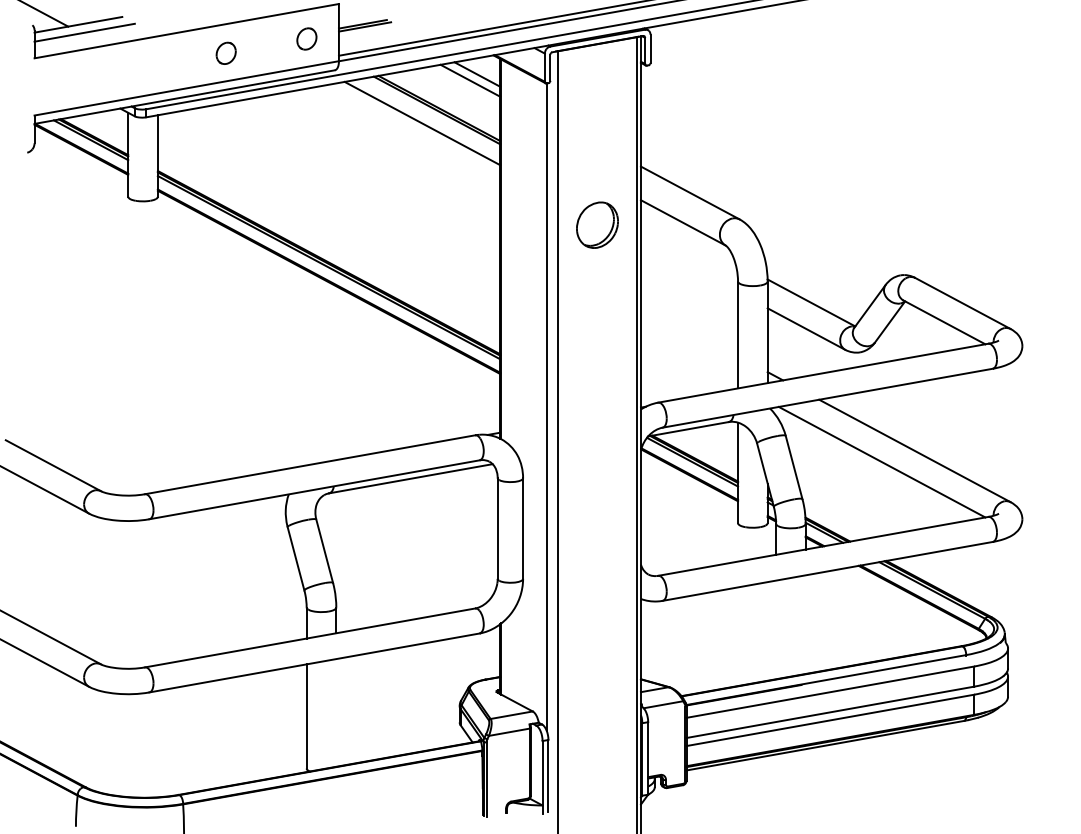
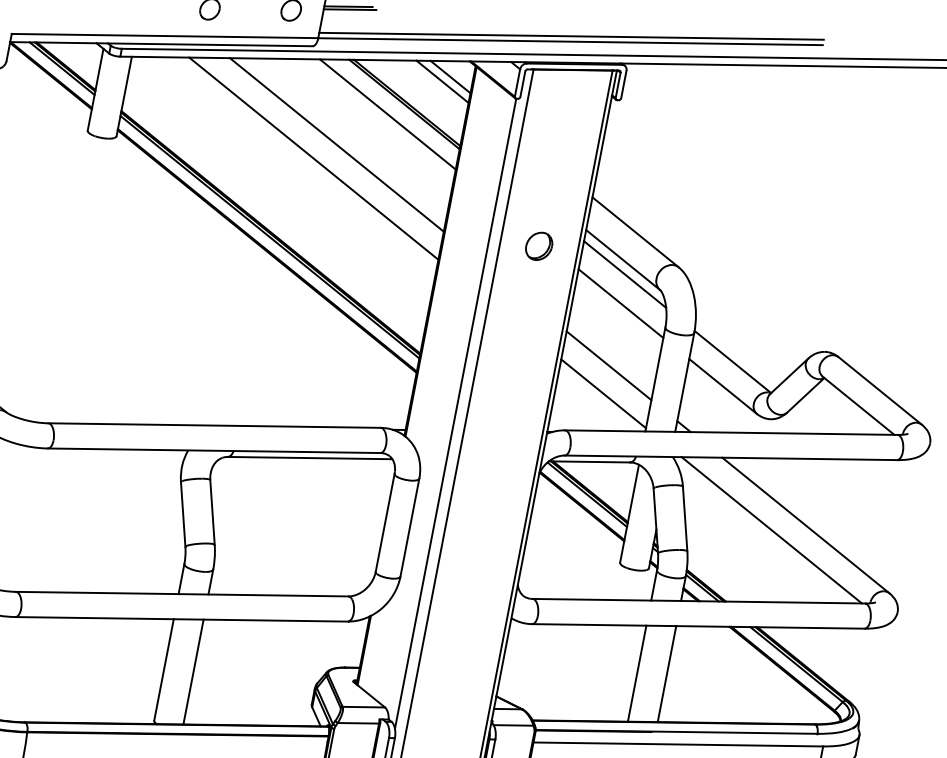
line: (377, 163) -> (336, 144), added
line: (357, 181) -> (313, 158), added
part: (597, 225) -> (539, 246), size x0.62
line: (687, 236) -> (624, 274), added
line: (689, 266) -> (621, 303), added
line: (689, 330) -> (609, 365), added
line: (689, 359) -> (603, 394), added
line: (805, 624) -> (666, 673), added
line: (776, 629) -> (637, 673), added
line: (336, 712) -> (193, 671), added

